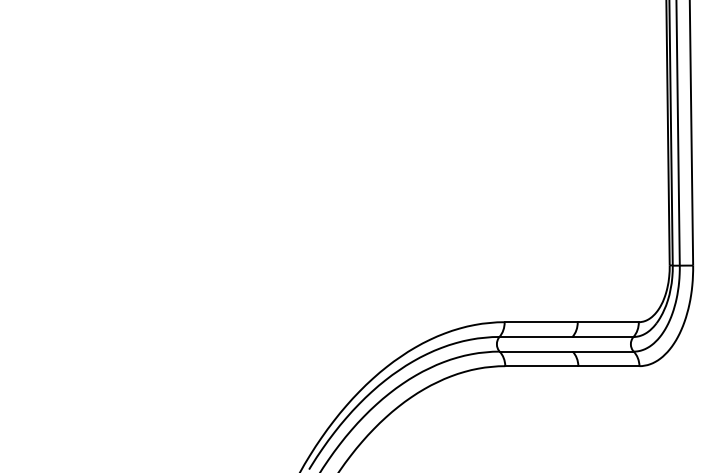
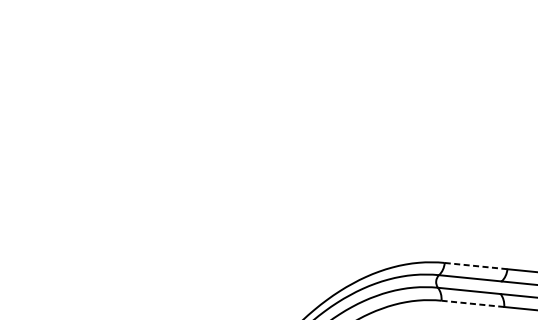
line: (541, 322) -> (476, 266), solid -> dashed
line: (541, 366) -> (472, 304), solid -> dashed

